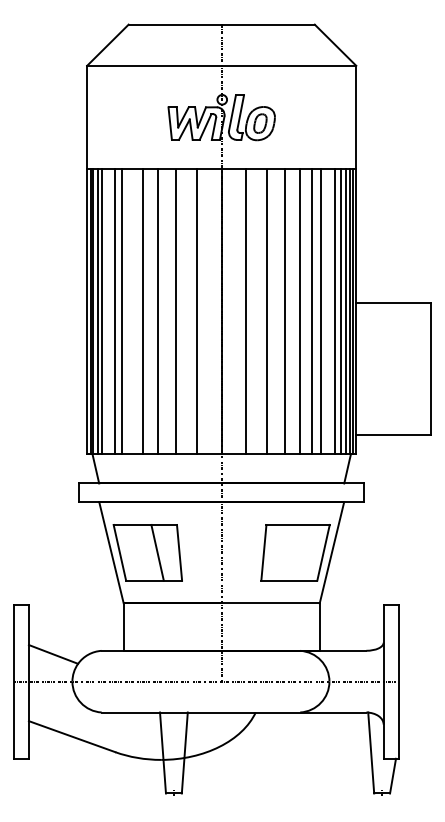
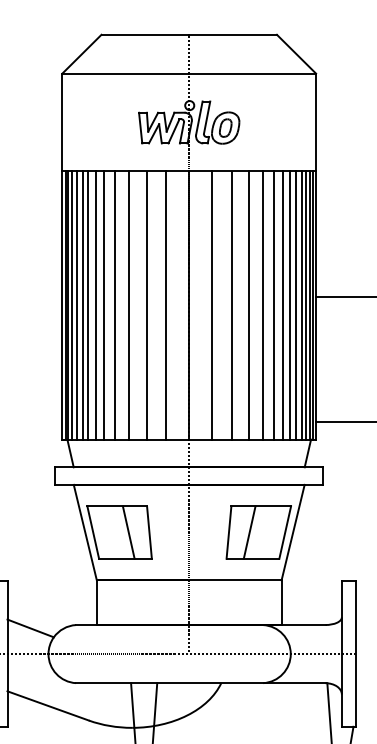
line: (108, 311) -> (82, 305), added
line: (131, 311) -> (104, 305), added
line: (328, 311) -> (289, 305), added
line: (285, 552) -> (249, 532), added

